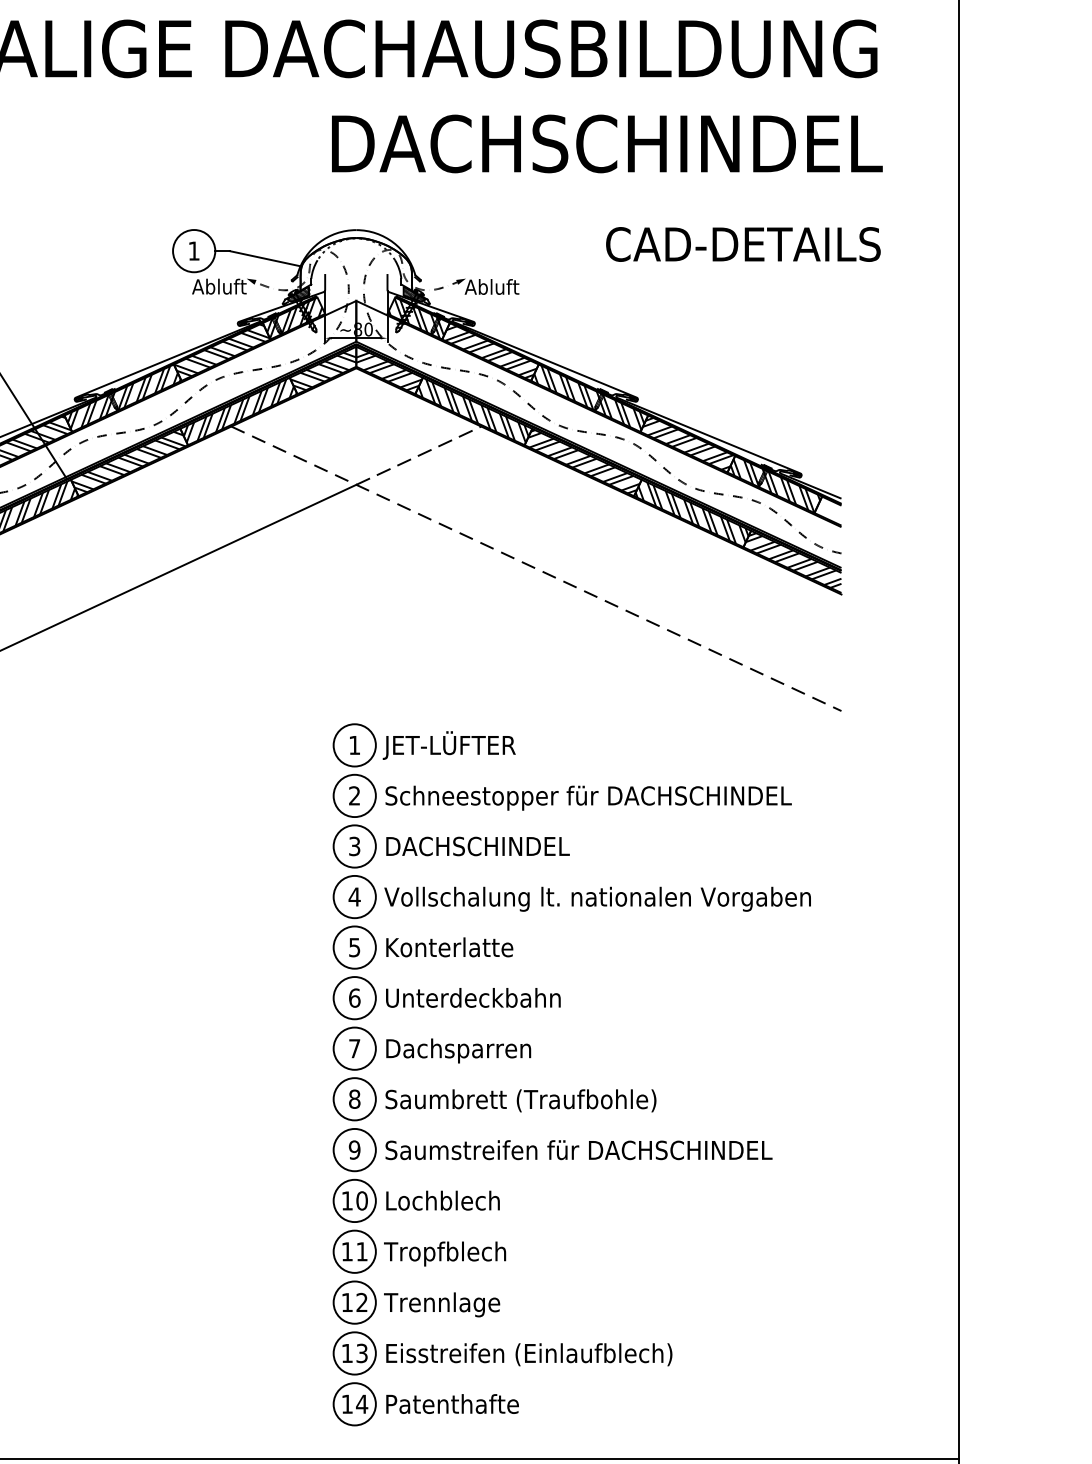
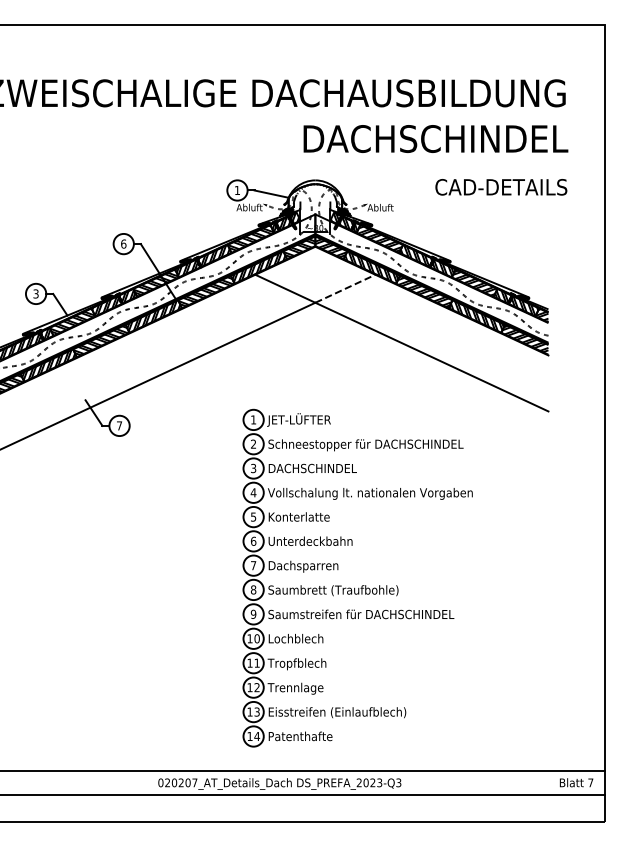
hatch: (826, 511) -> (541, 315), added
line: (535, 569) -> (401, 343), dashed -> solid
part: (581, 1089) -> (362, 585), moved

